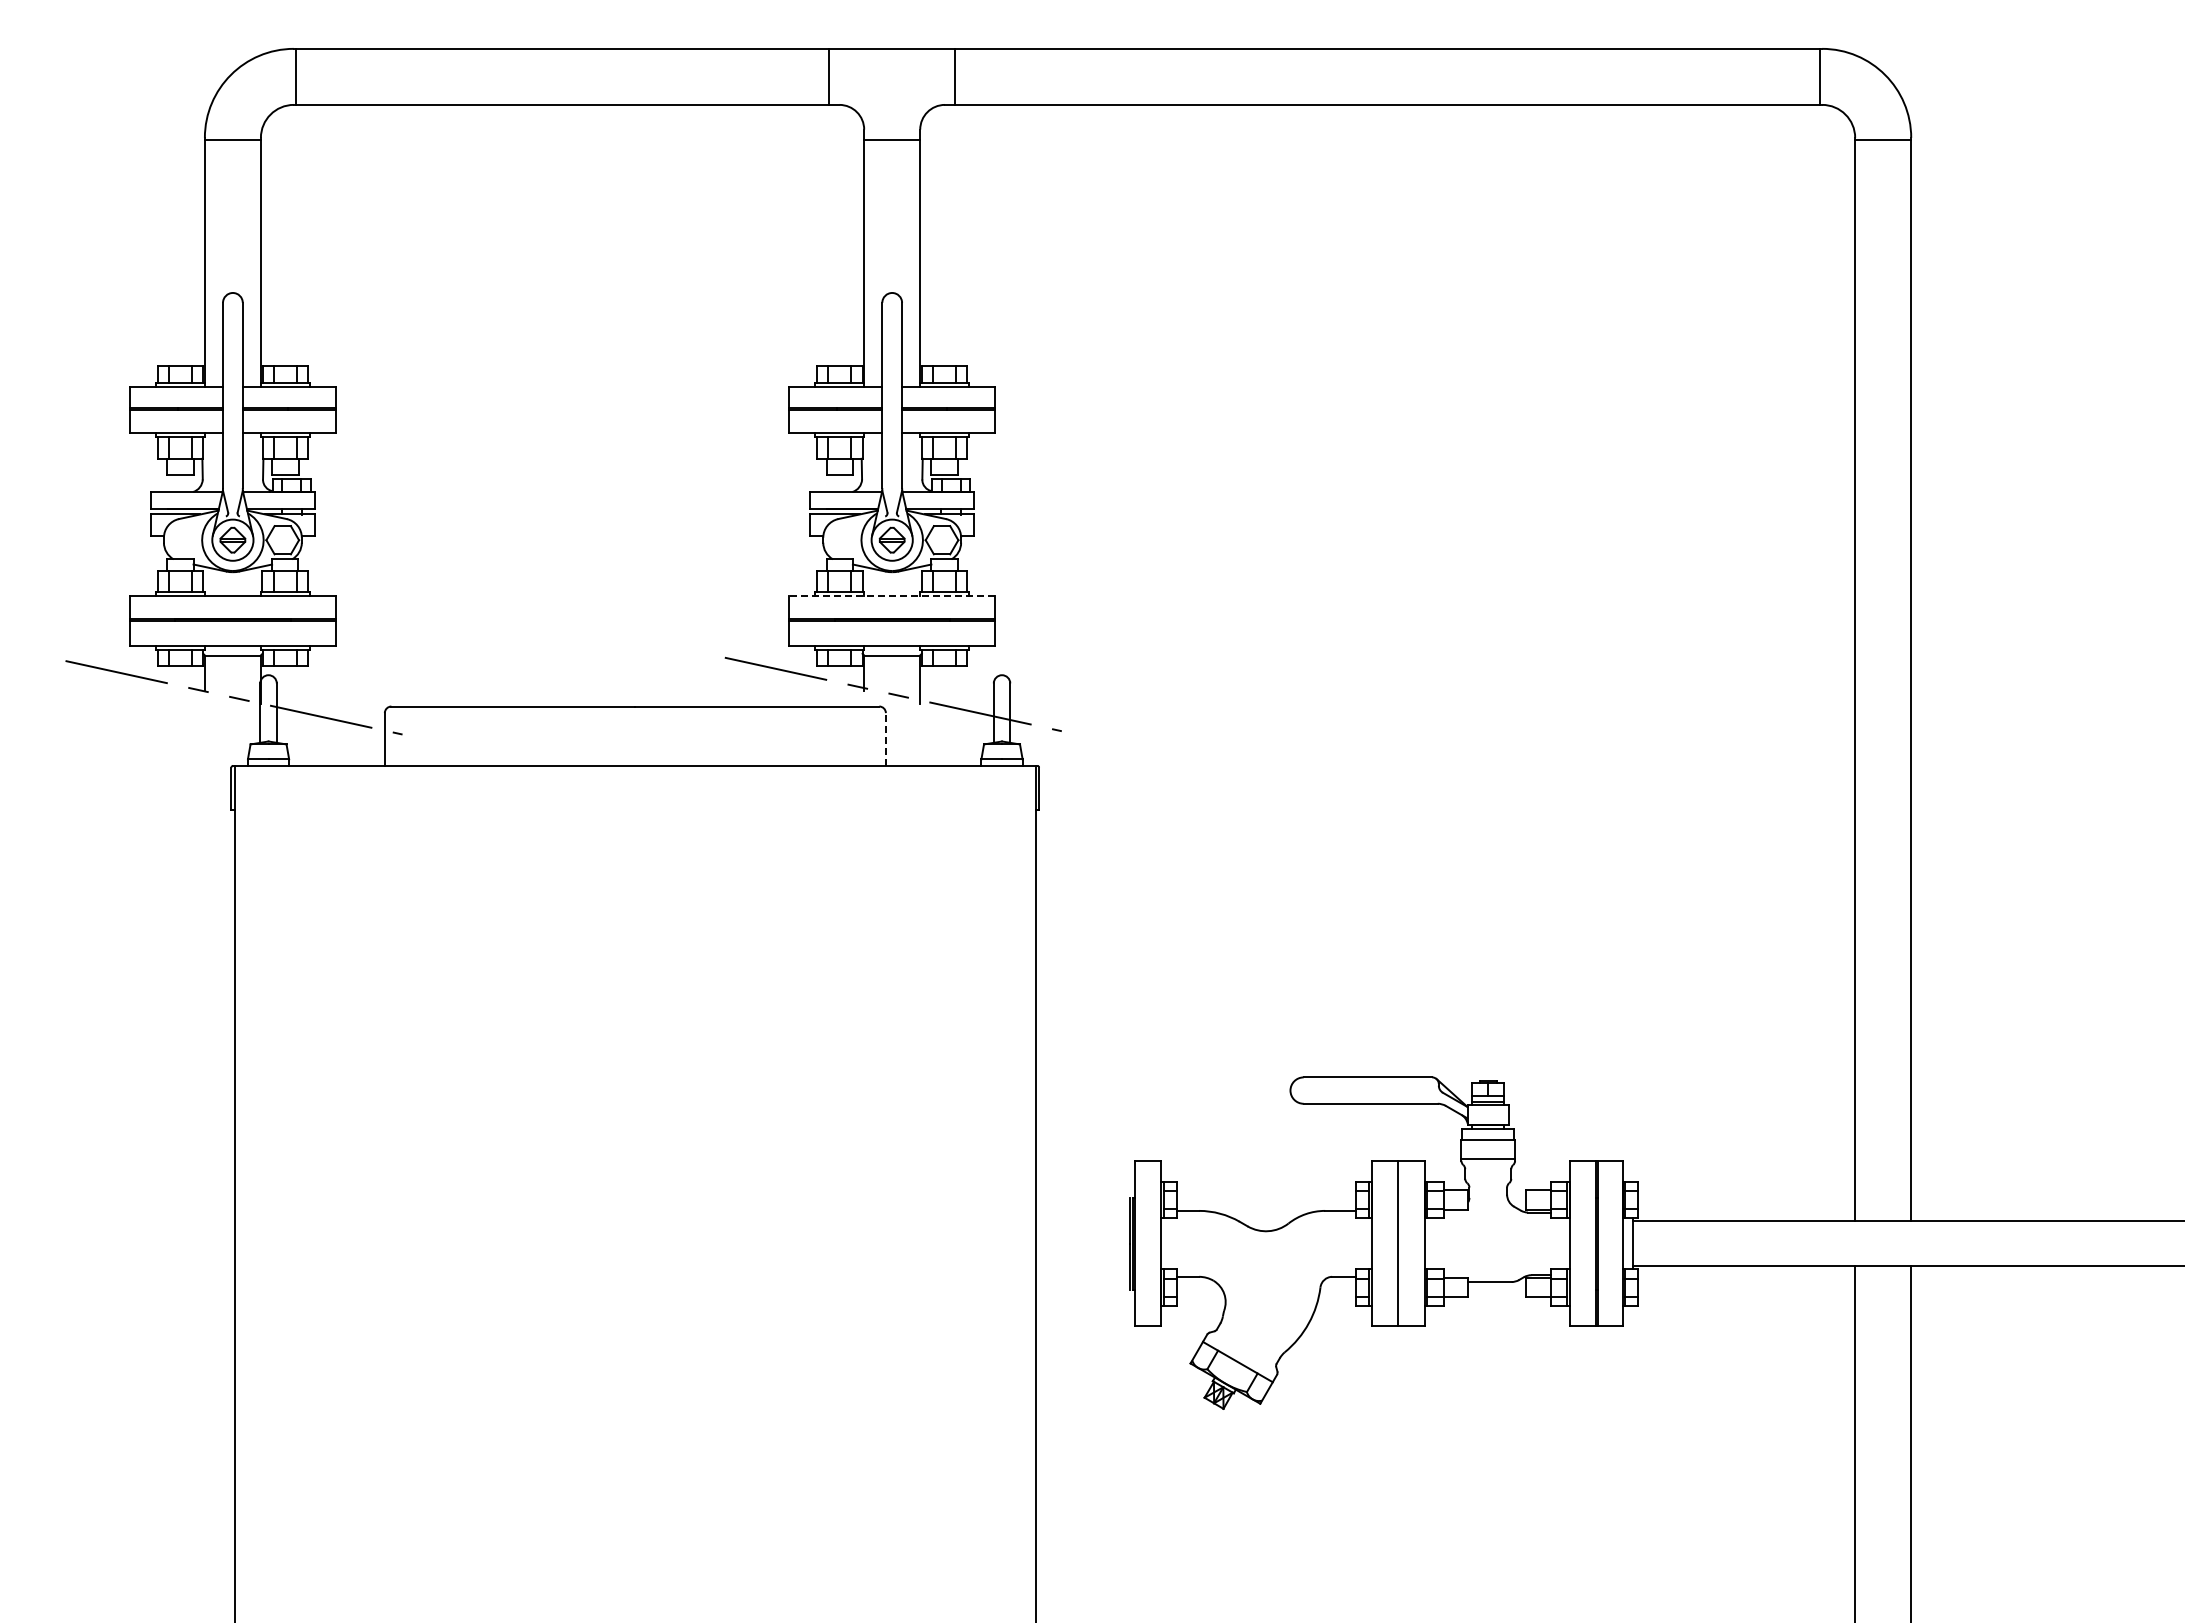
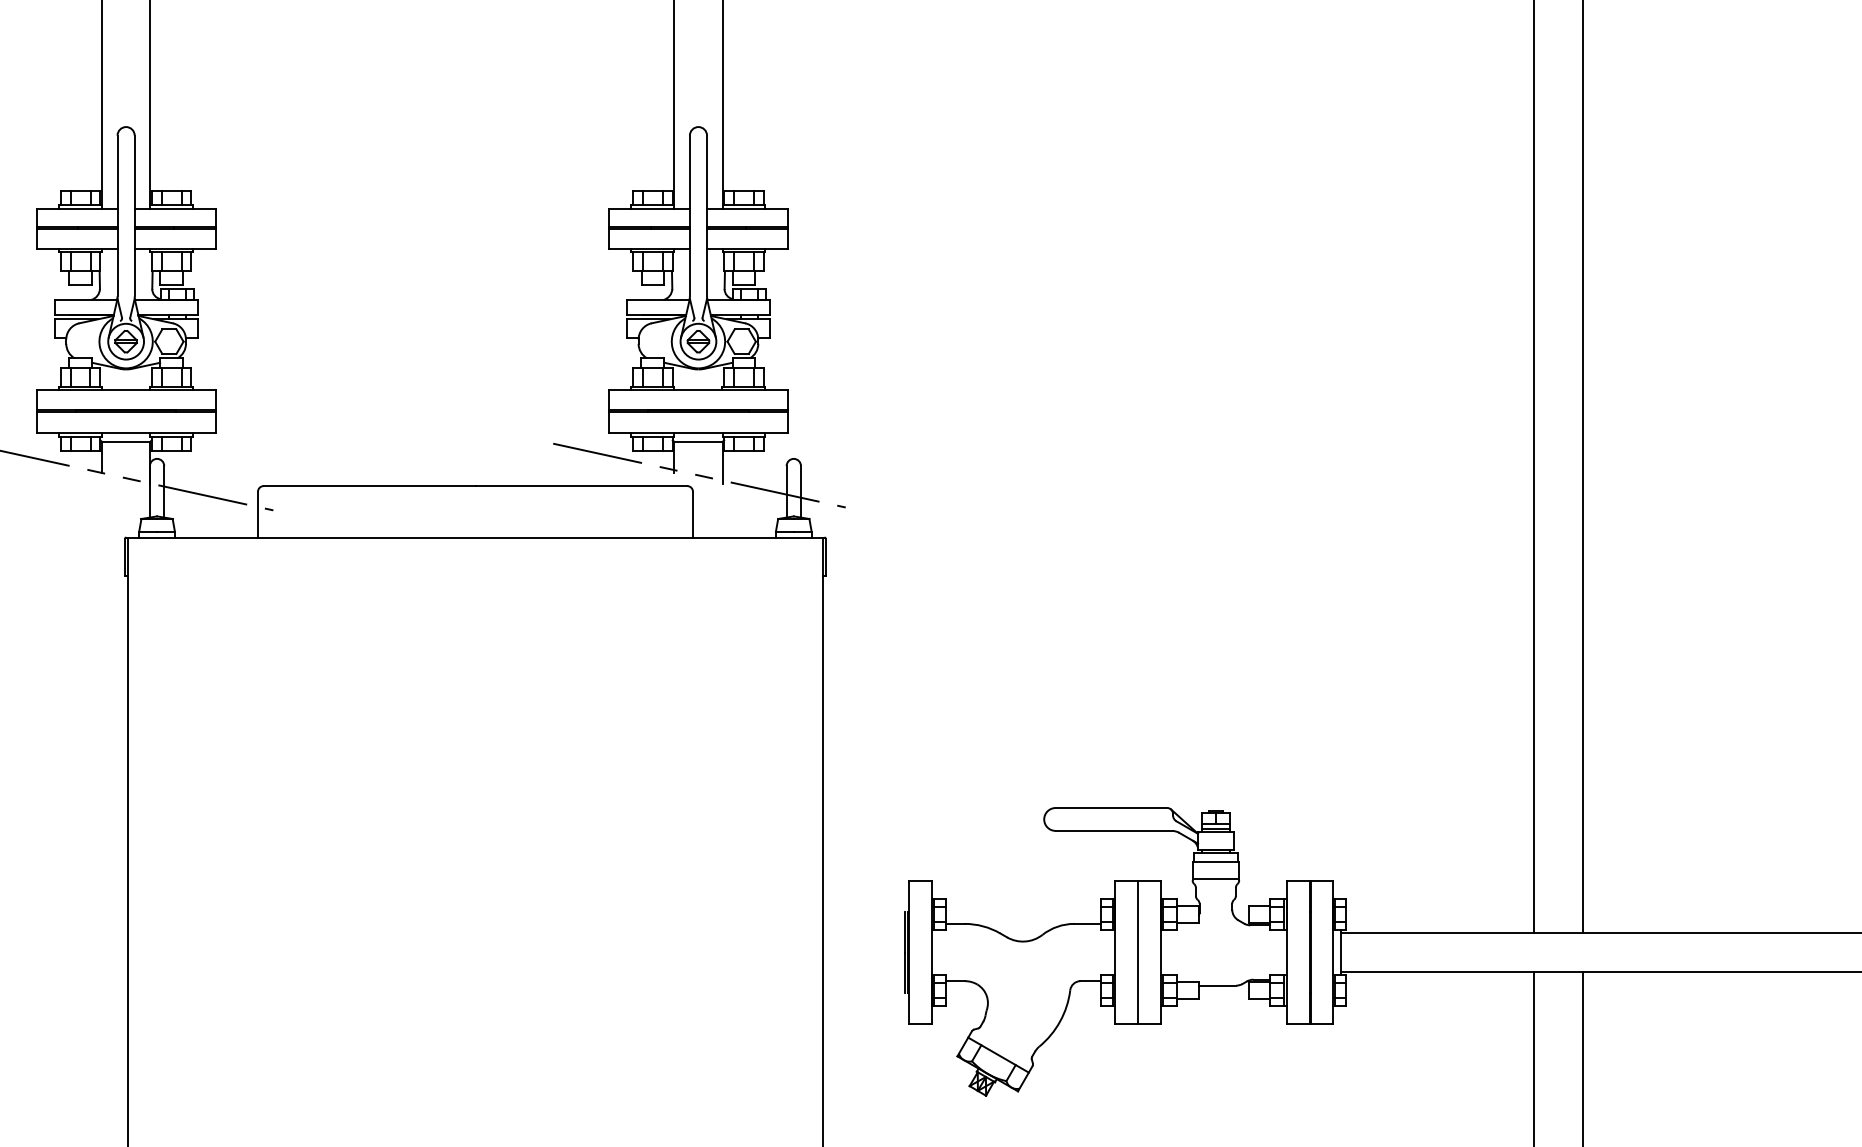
line: (891, 596) -> (697, 390), dashed -> solid
line: (885, 739) -> (692, 514), dashed -> solid

